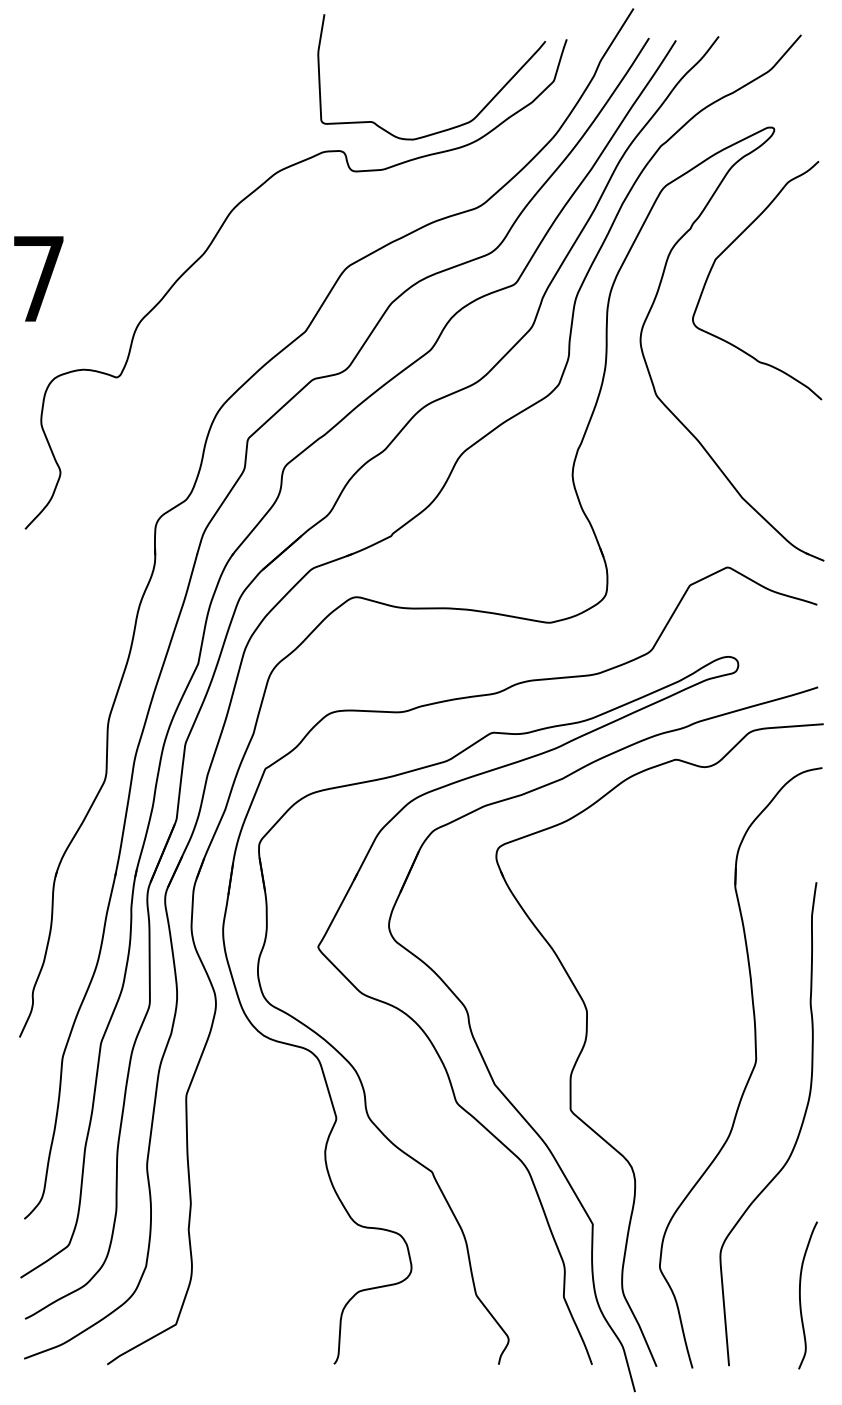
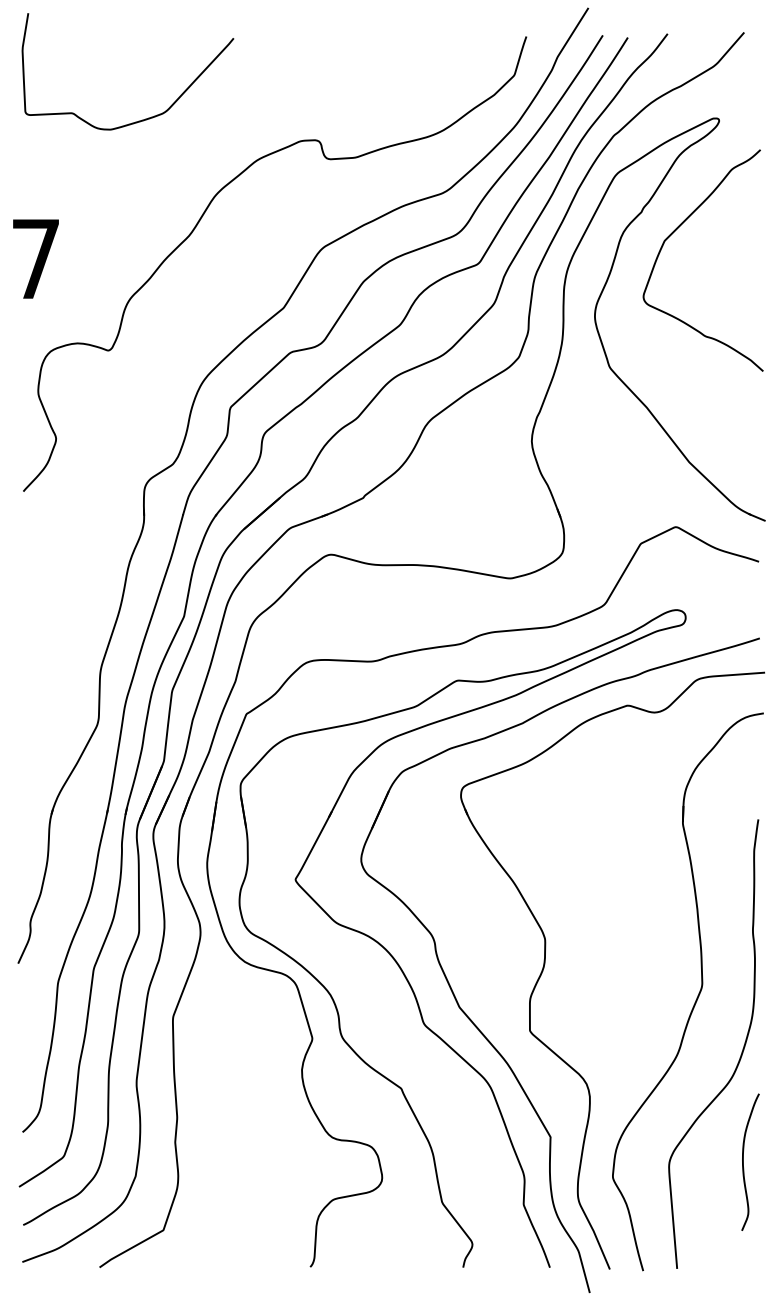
curve: (443, 129) -> (138, 120), moved
curve: (800, 1294) -> (743, 1161), moved

